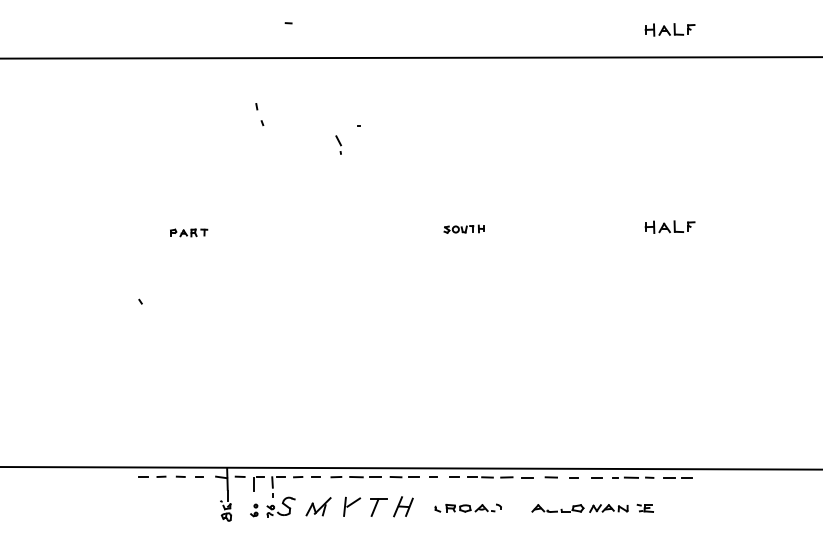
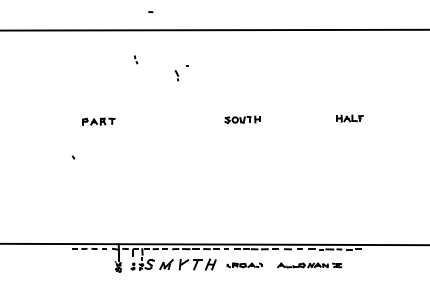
part: (669, 29) -> (349, 15), removed
part: (261, 114) -> (136, 59), size x0.62
part: (464, 228) -> (242, 119), size x1.67
part: (188, 232) -> (98, 121), size x1.67

